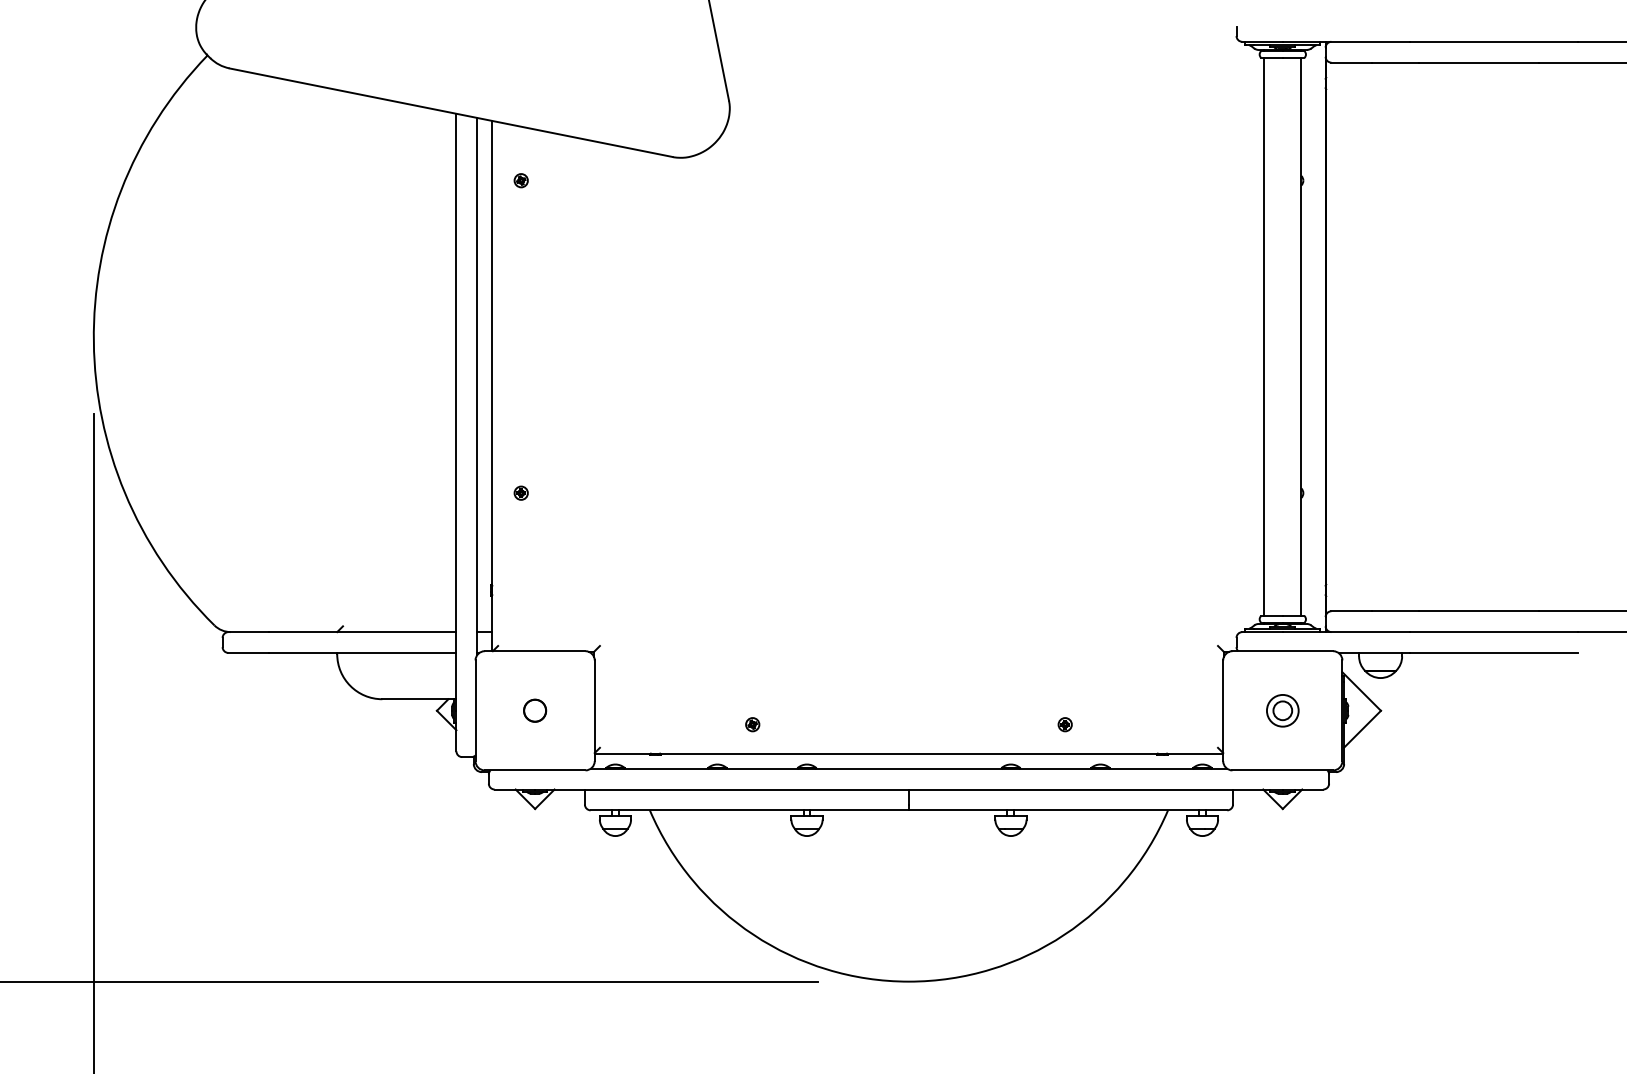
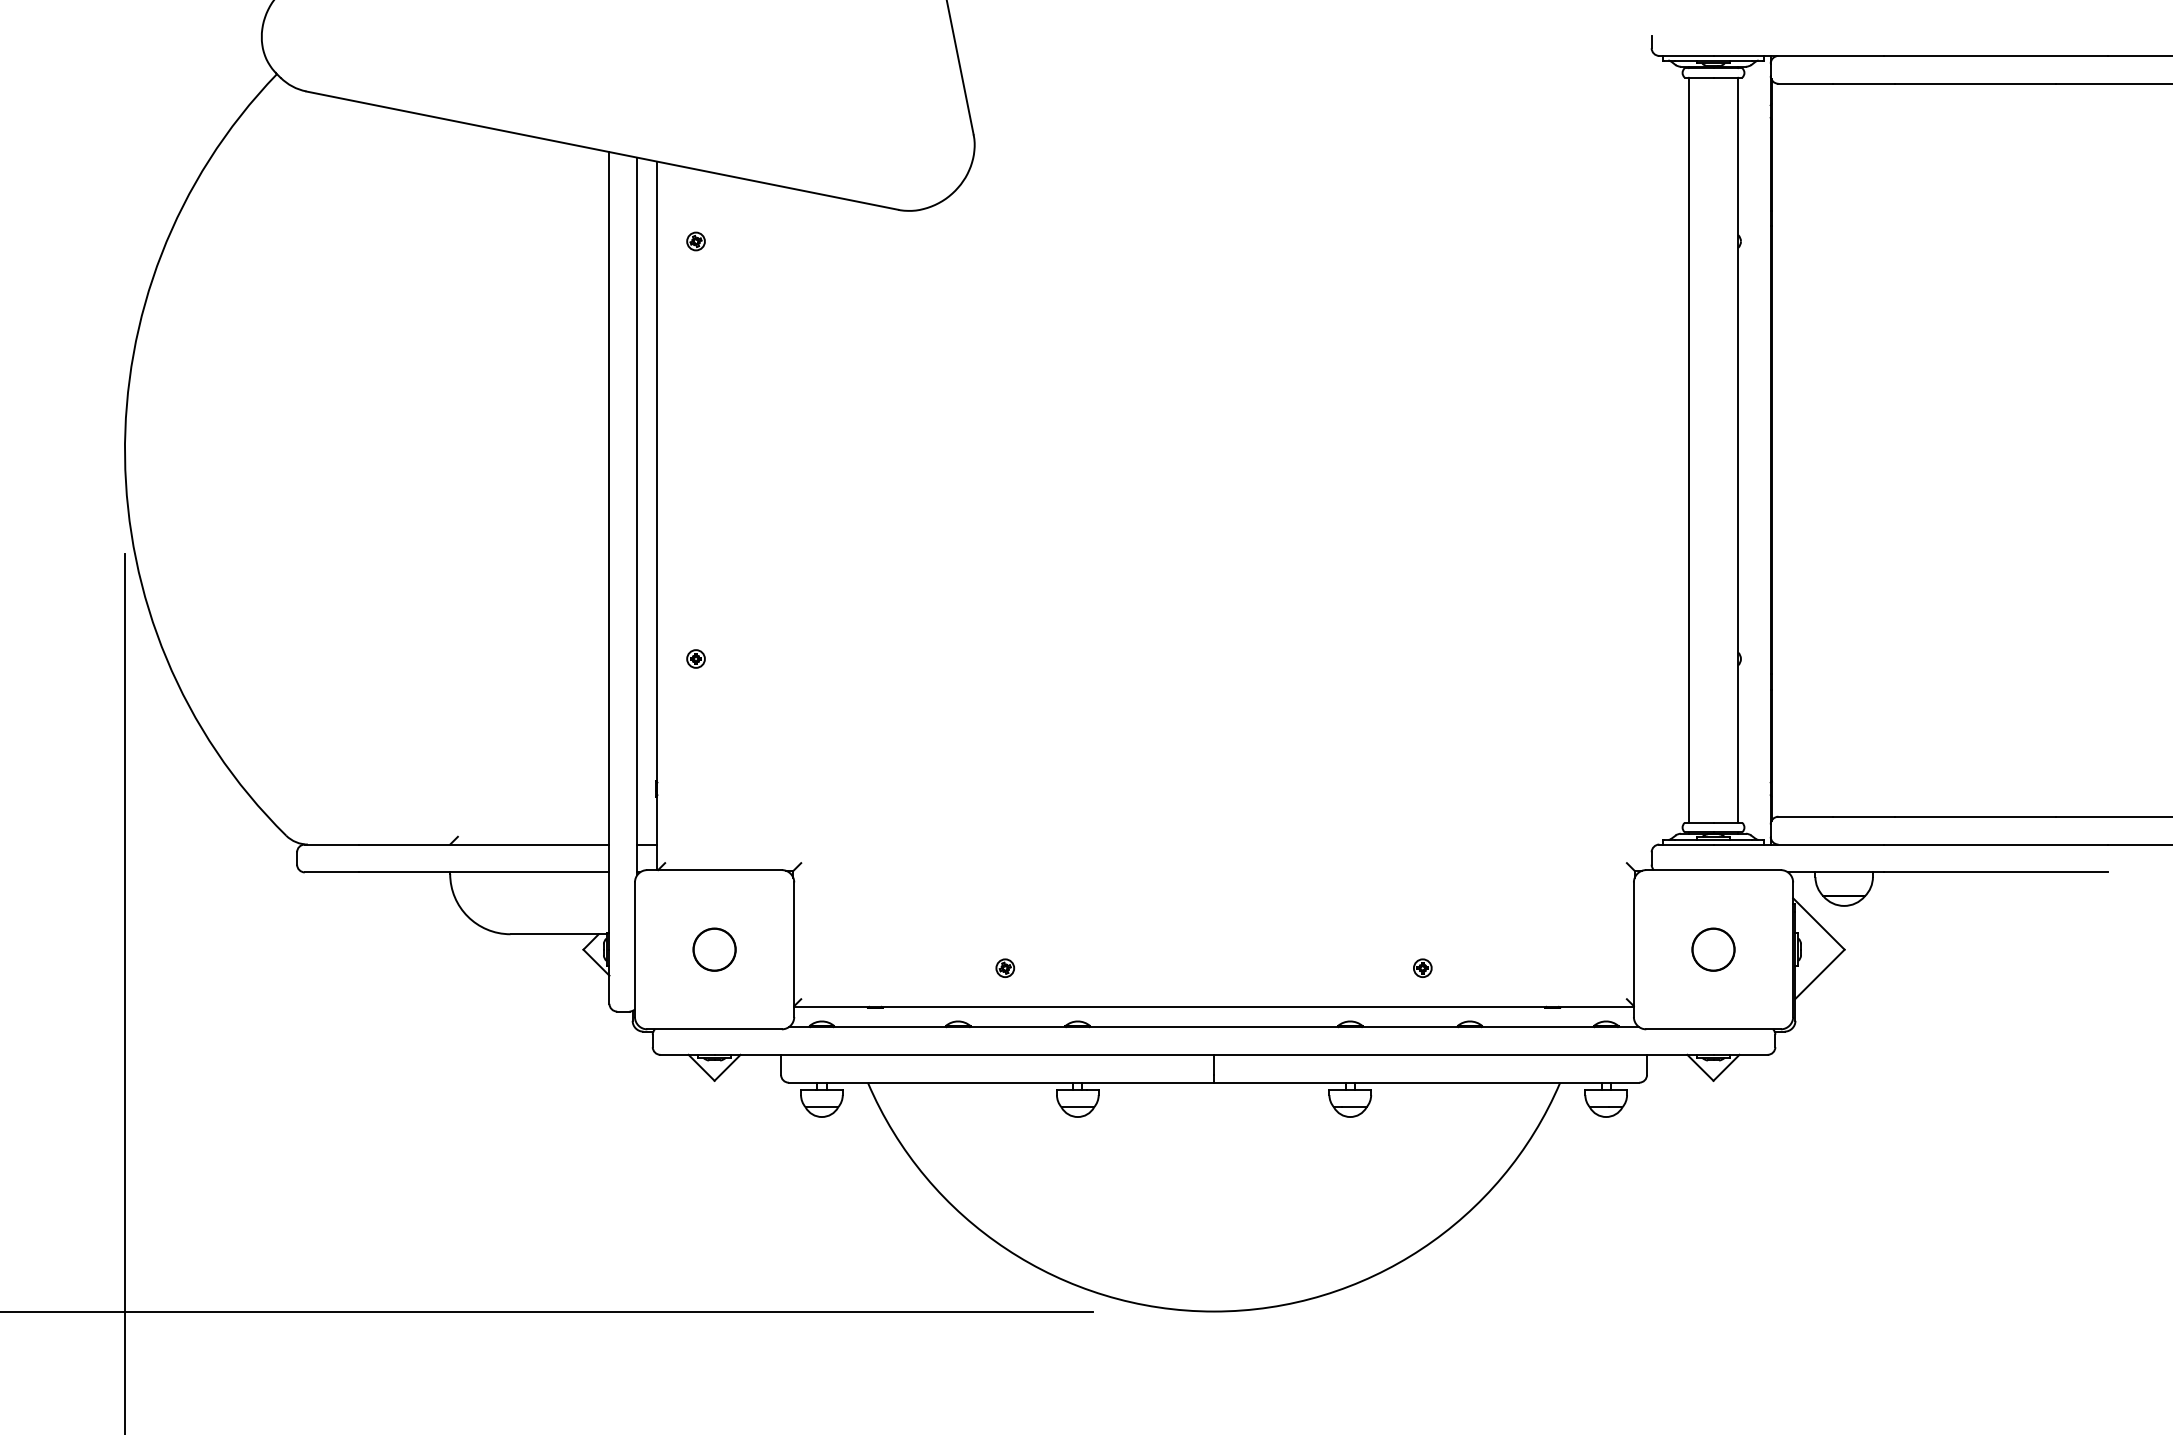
circle: (535, 710) -> (714, 949), size x1.43
circle: (1282, 710) -> (1713, 949), size x1.67

